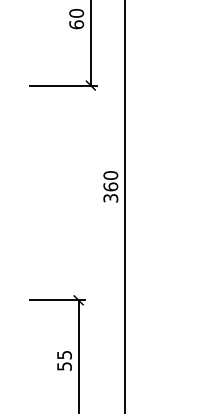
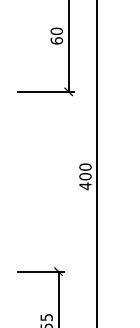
text: (110, 192) -> (85, 181), 360 -> 400

